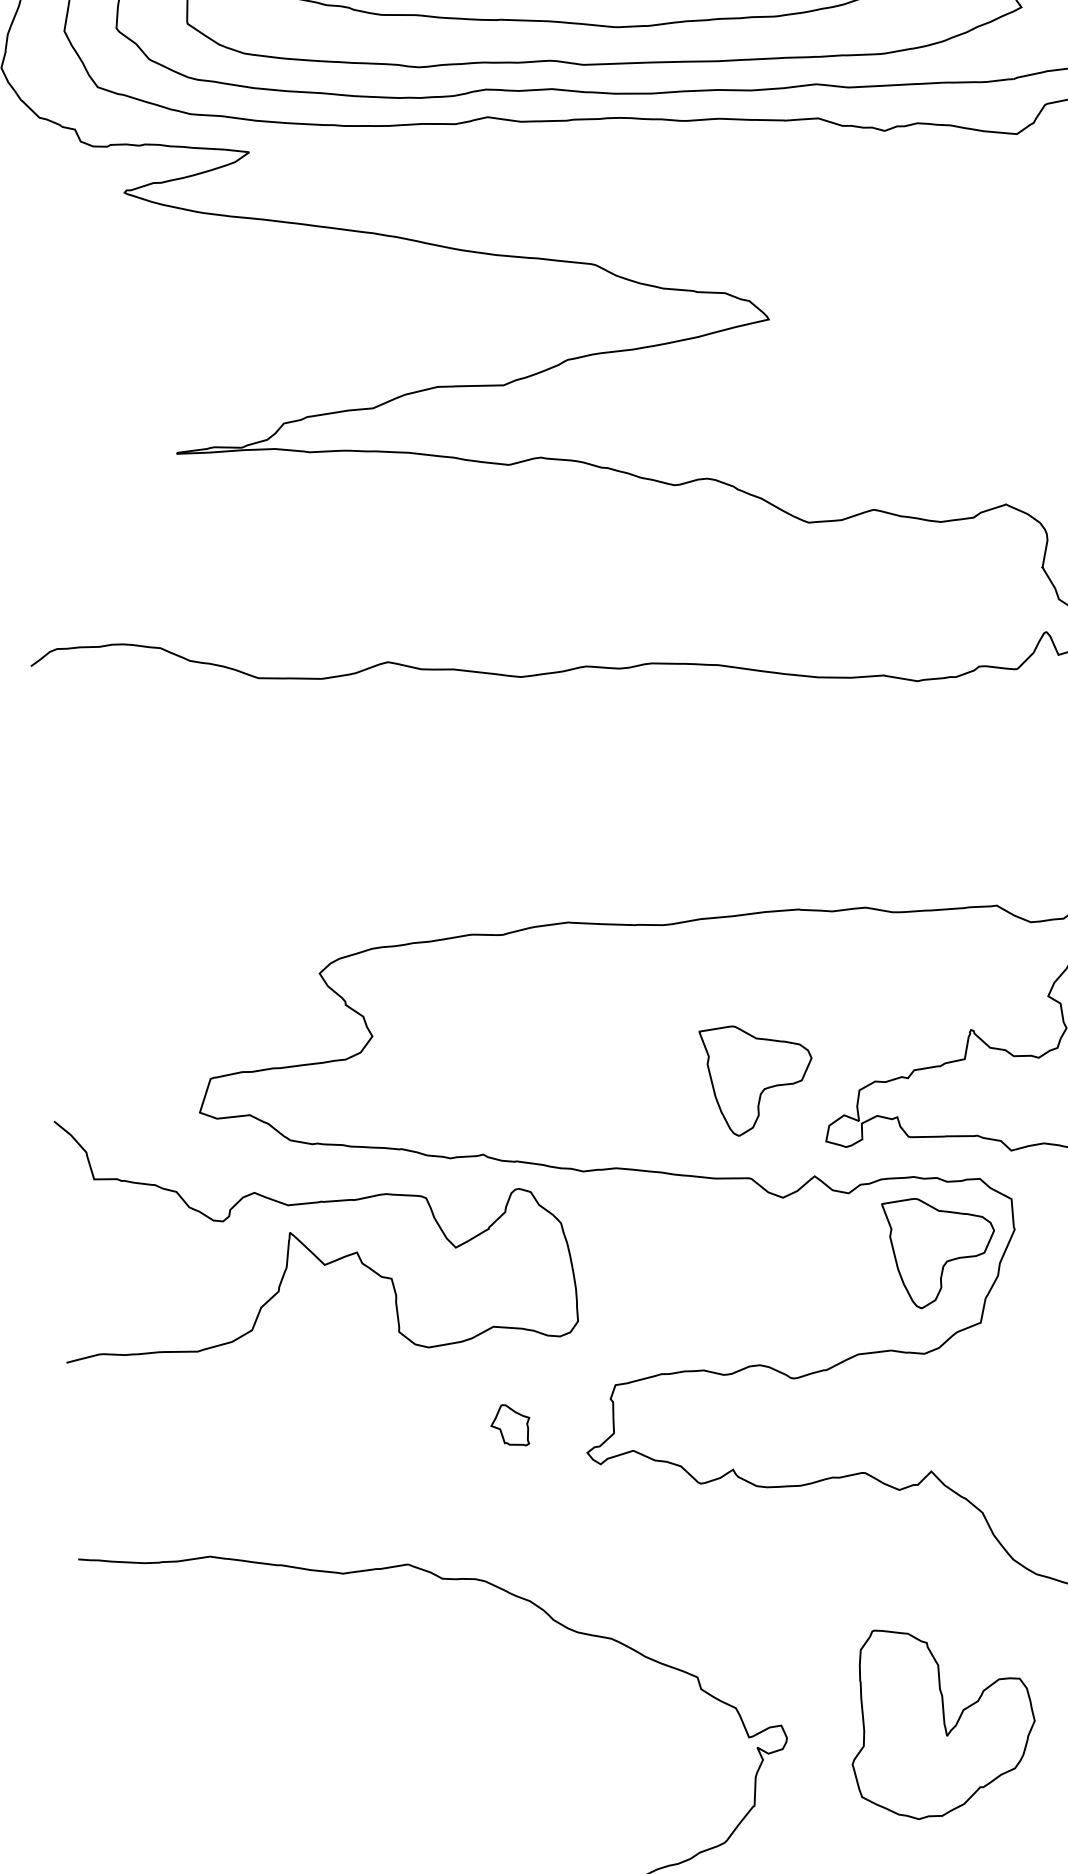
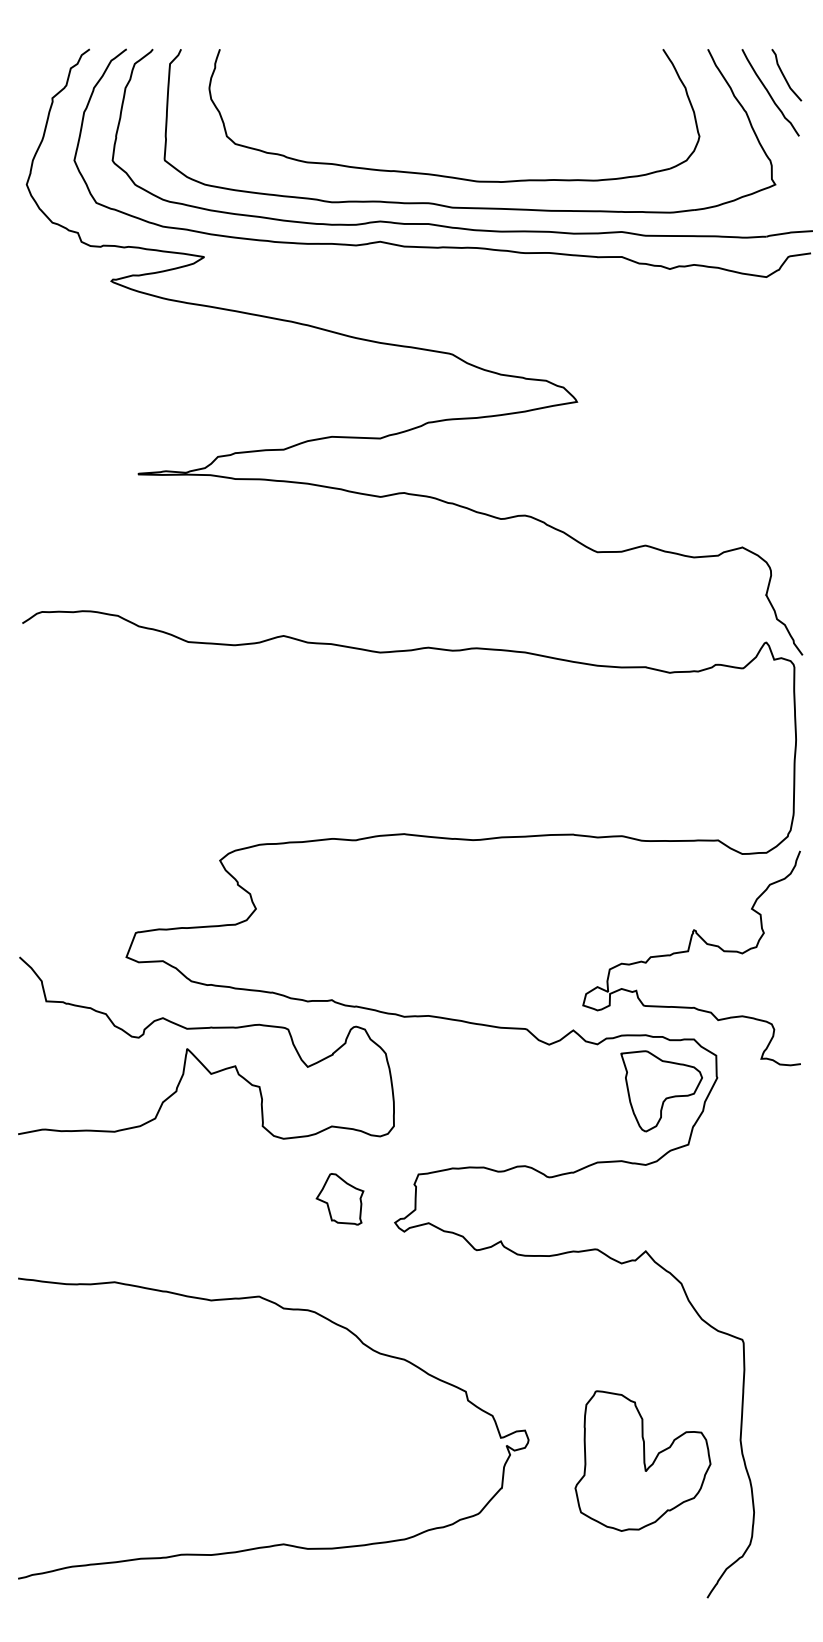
part: (757, 1080) -> (535, 957), removed
part: (509, 1425) -> (339, 1199), size x1.67
part: (941, 1721) -> (642, 1460), moved

